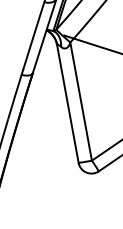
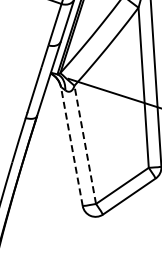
line: (81, 101) -> (85, 144), solid -> dashed
line: (67, 103) -> (71, 146), solid -> dashed

